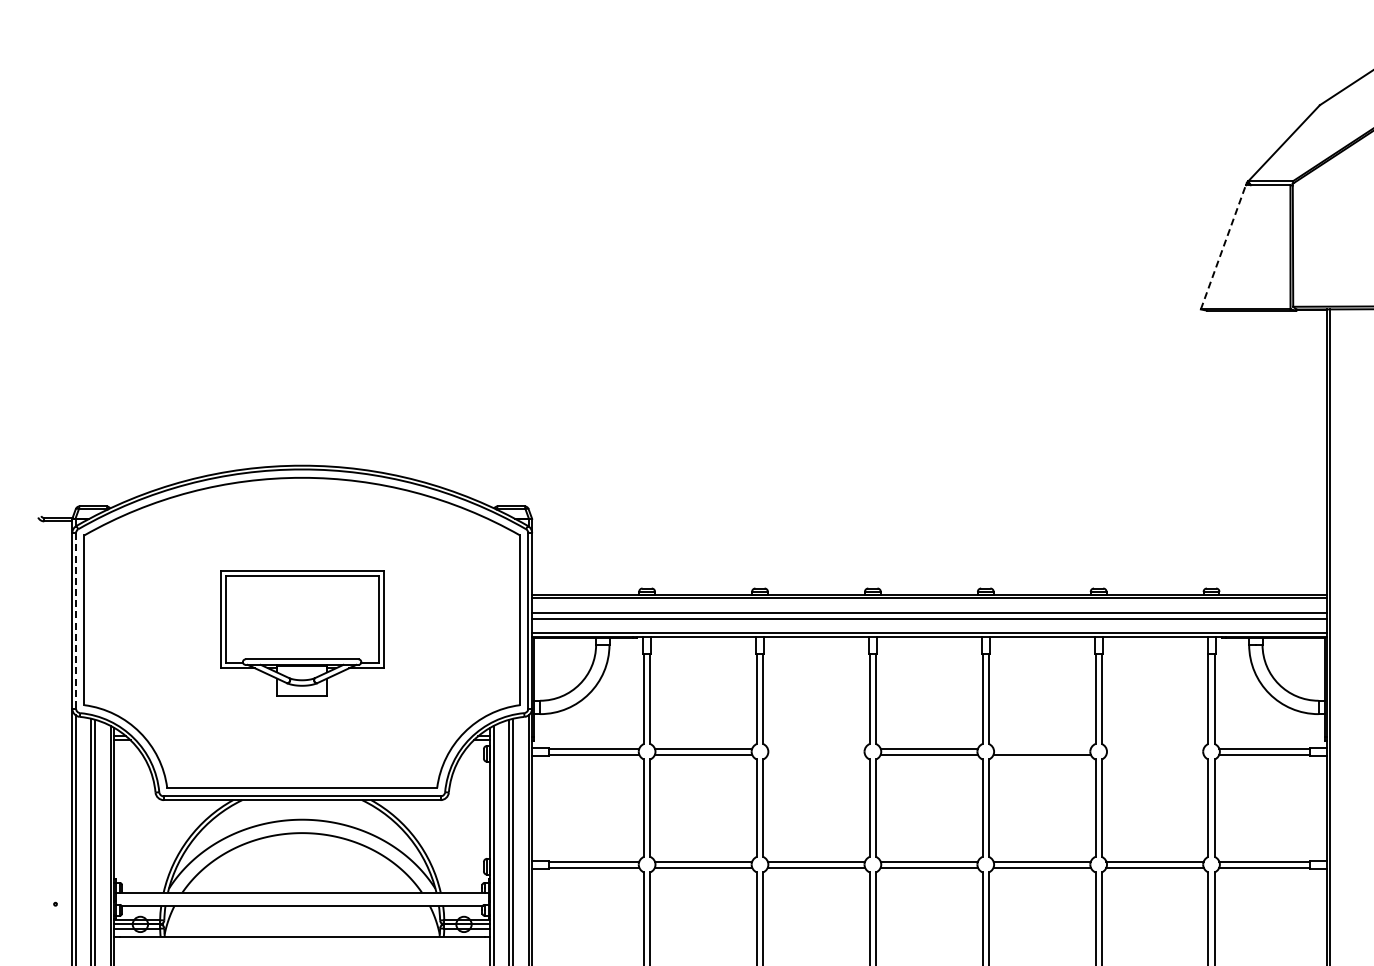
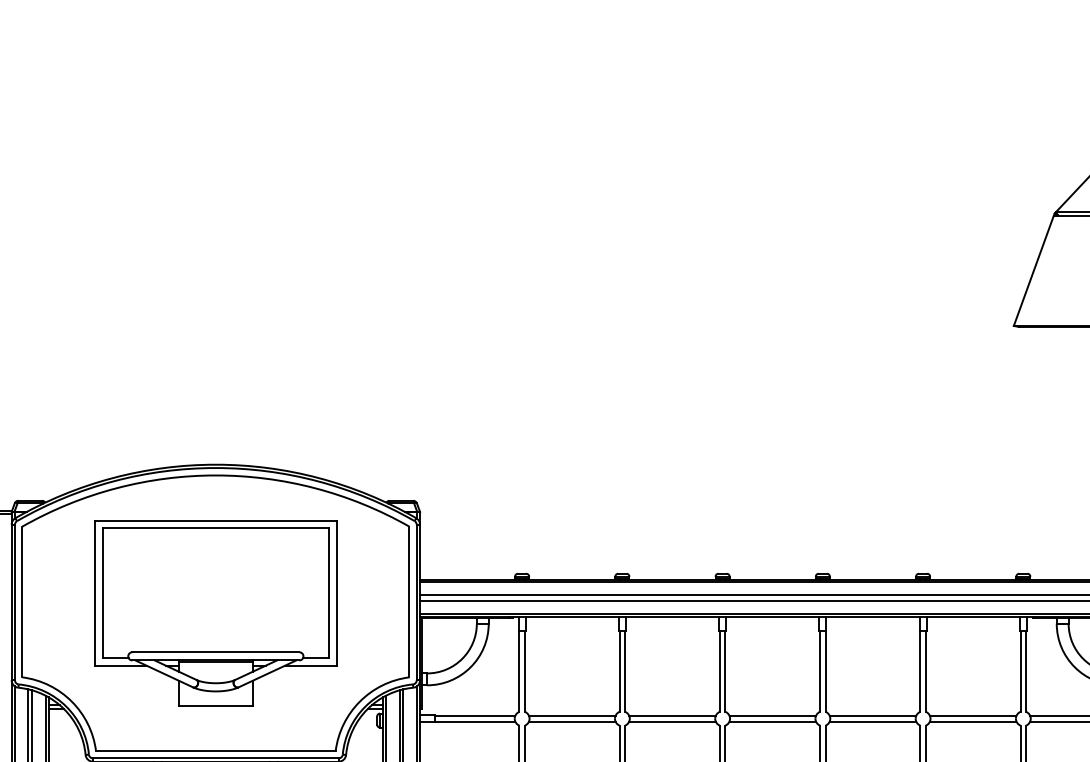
line: (1223, 246) -> (1033, 270), dashed -> solid
line: (76, 620) -> (15, 602), dashed -> solid
part: (301, 632) -> (215, 612), size x1.67
line: (816, 748) -> (672, 715), added
line: (1041, 748) -> (872, 715), added
line: (1154, 748) -> (972, 715), added
line: (816, 754) -> (672, 721), added
line: (1154, 754) -> (972, 721), added

